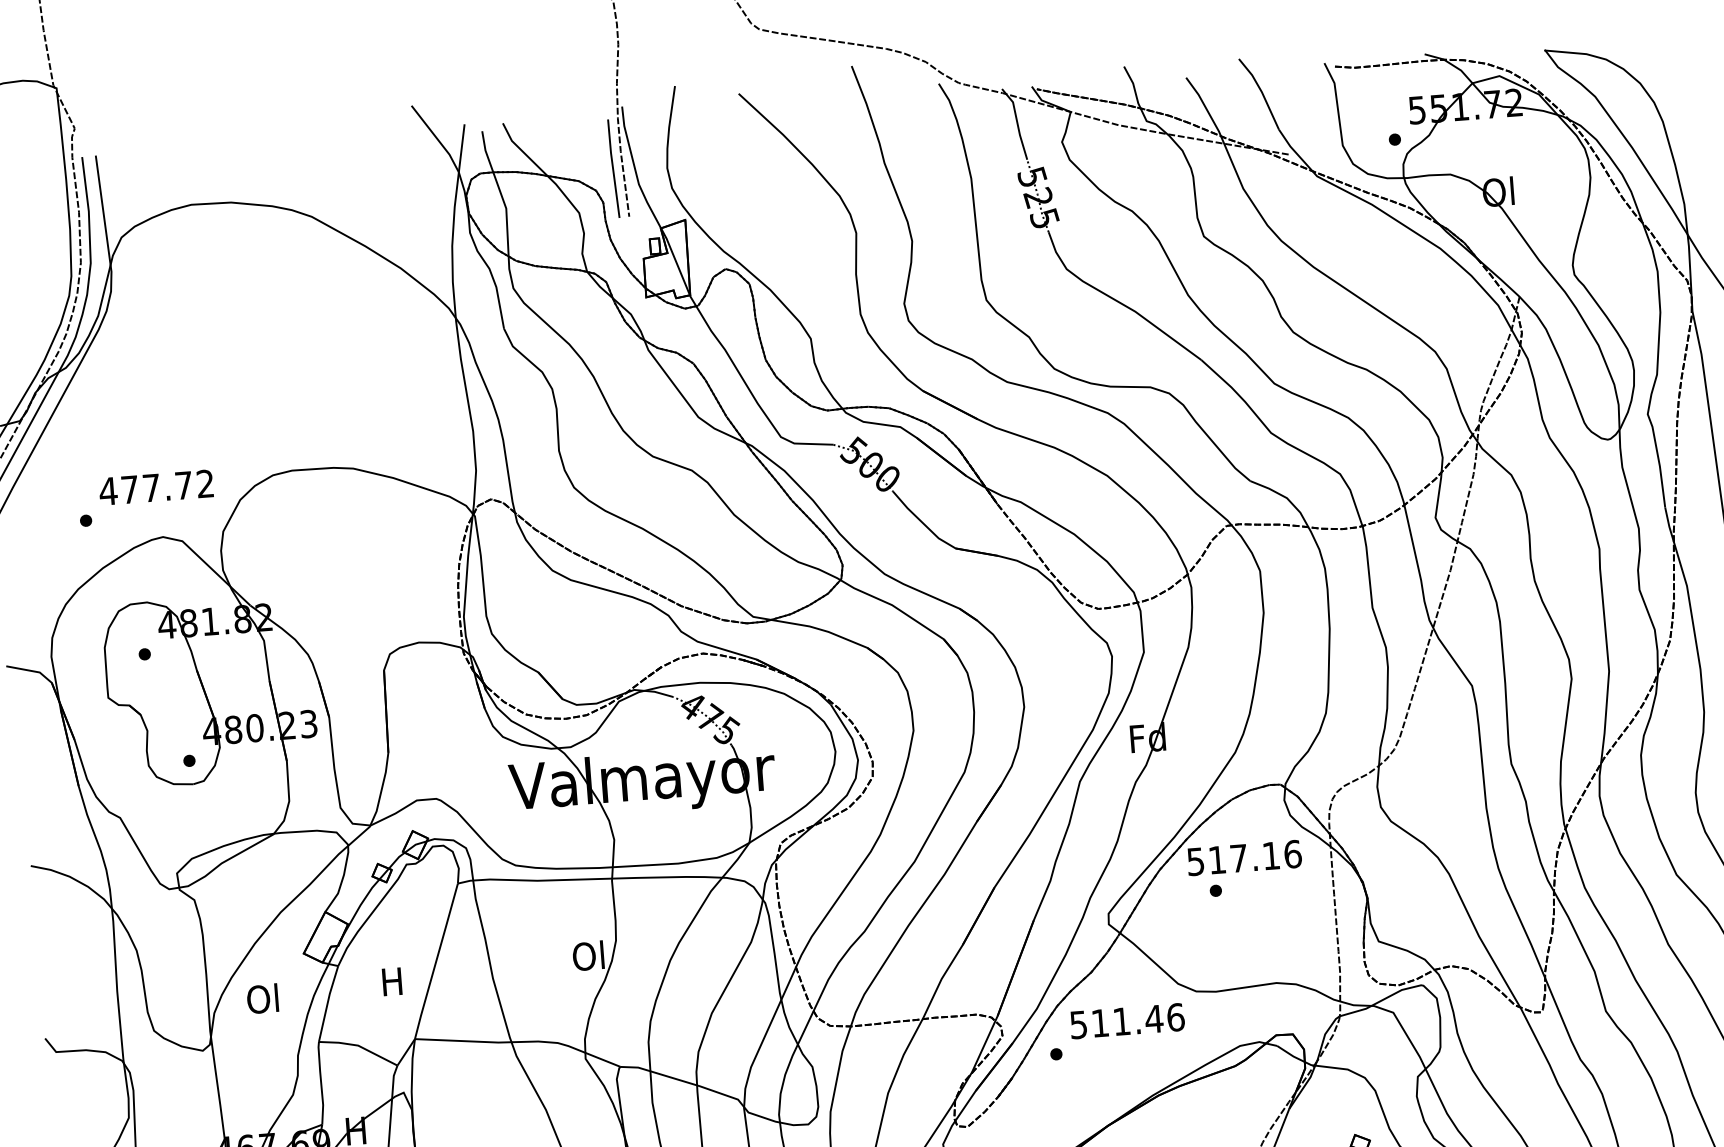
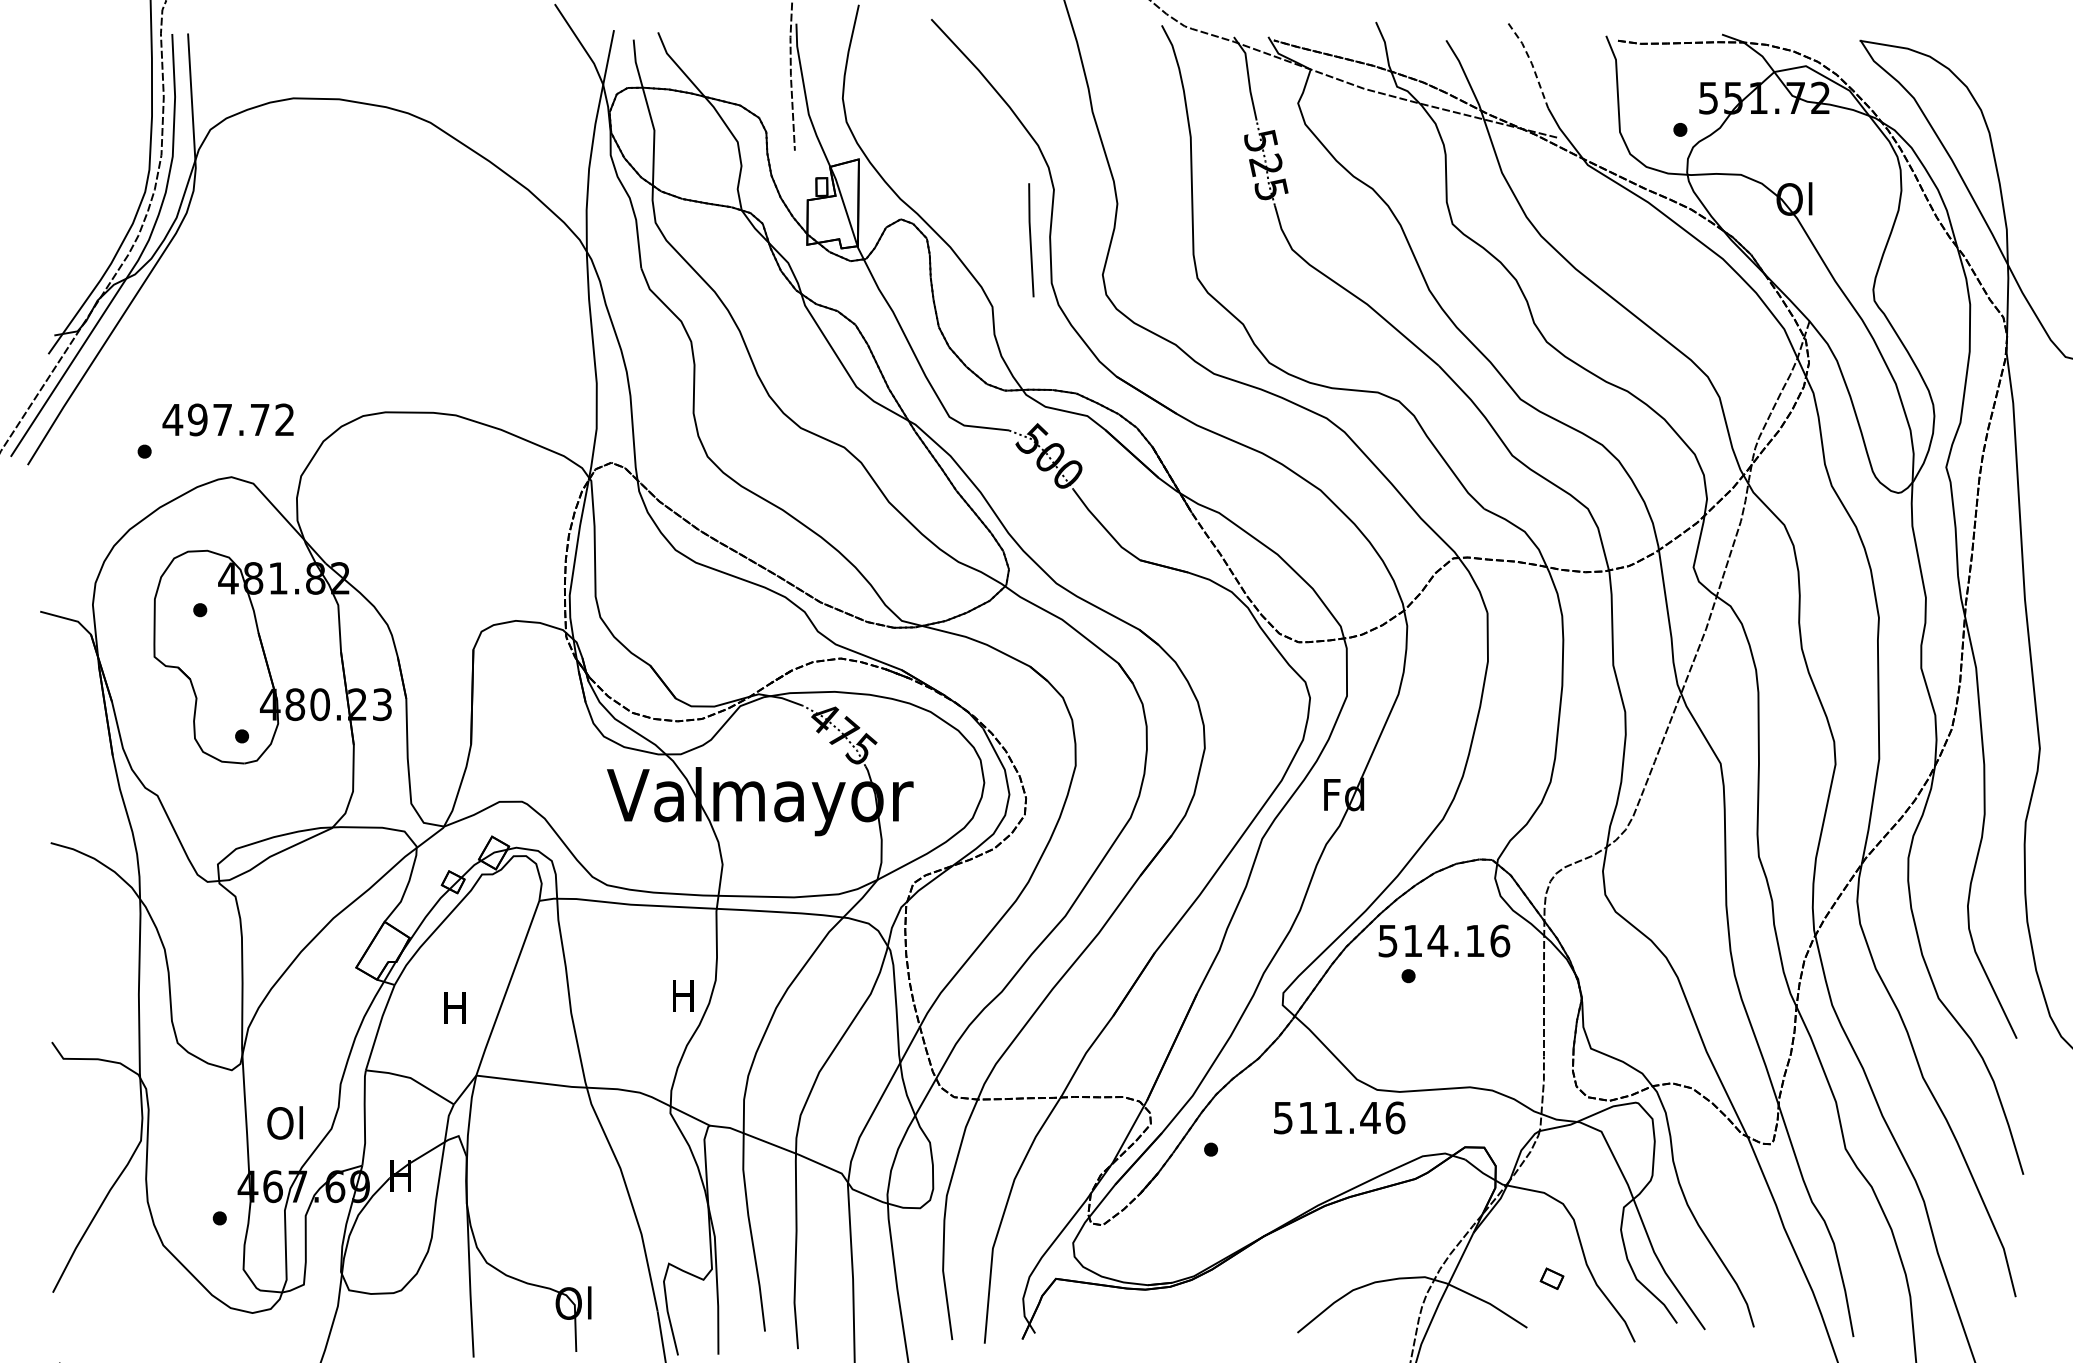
line: (1261, 92) -> (1531, 63), solid -> dashed
line: (613, 168) -> (1031, 240), moved
text: (129, 489) -> (197, 419), 477.72 -> 497.72
text: (1238, 858) -> (1437, 940), 517.16 -> 514.16
text: (588, 955) -> (682, 995), Ol -> H
text: (262, 998) -> (284, 1122), moved
text: (1127, 1020) -> (1339, 1117), moved

